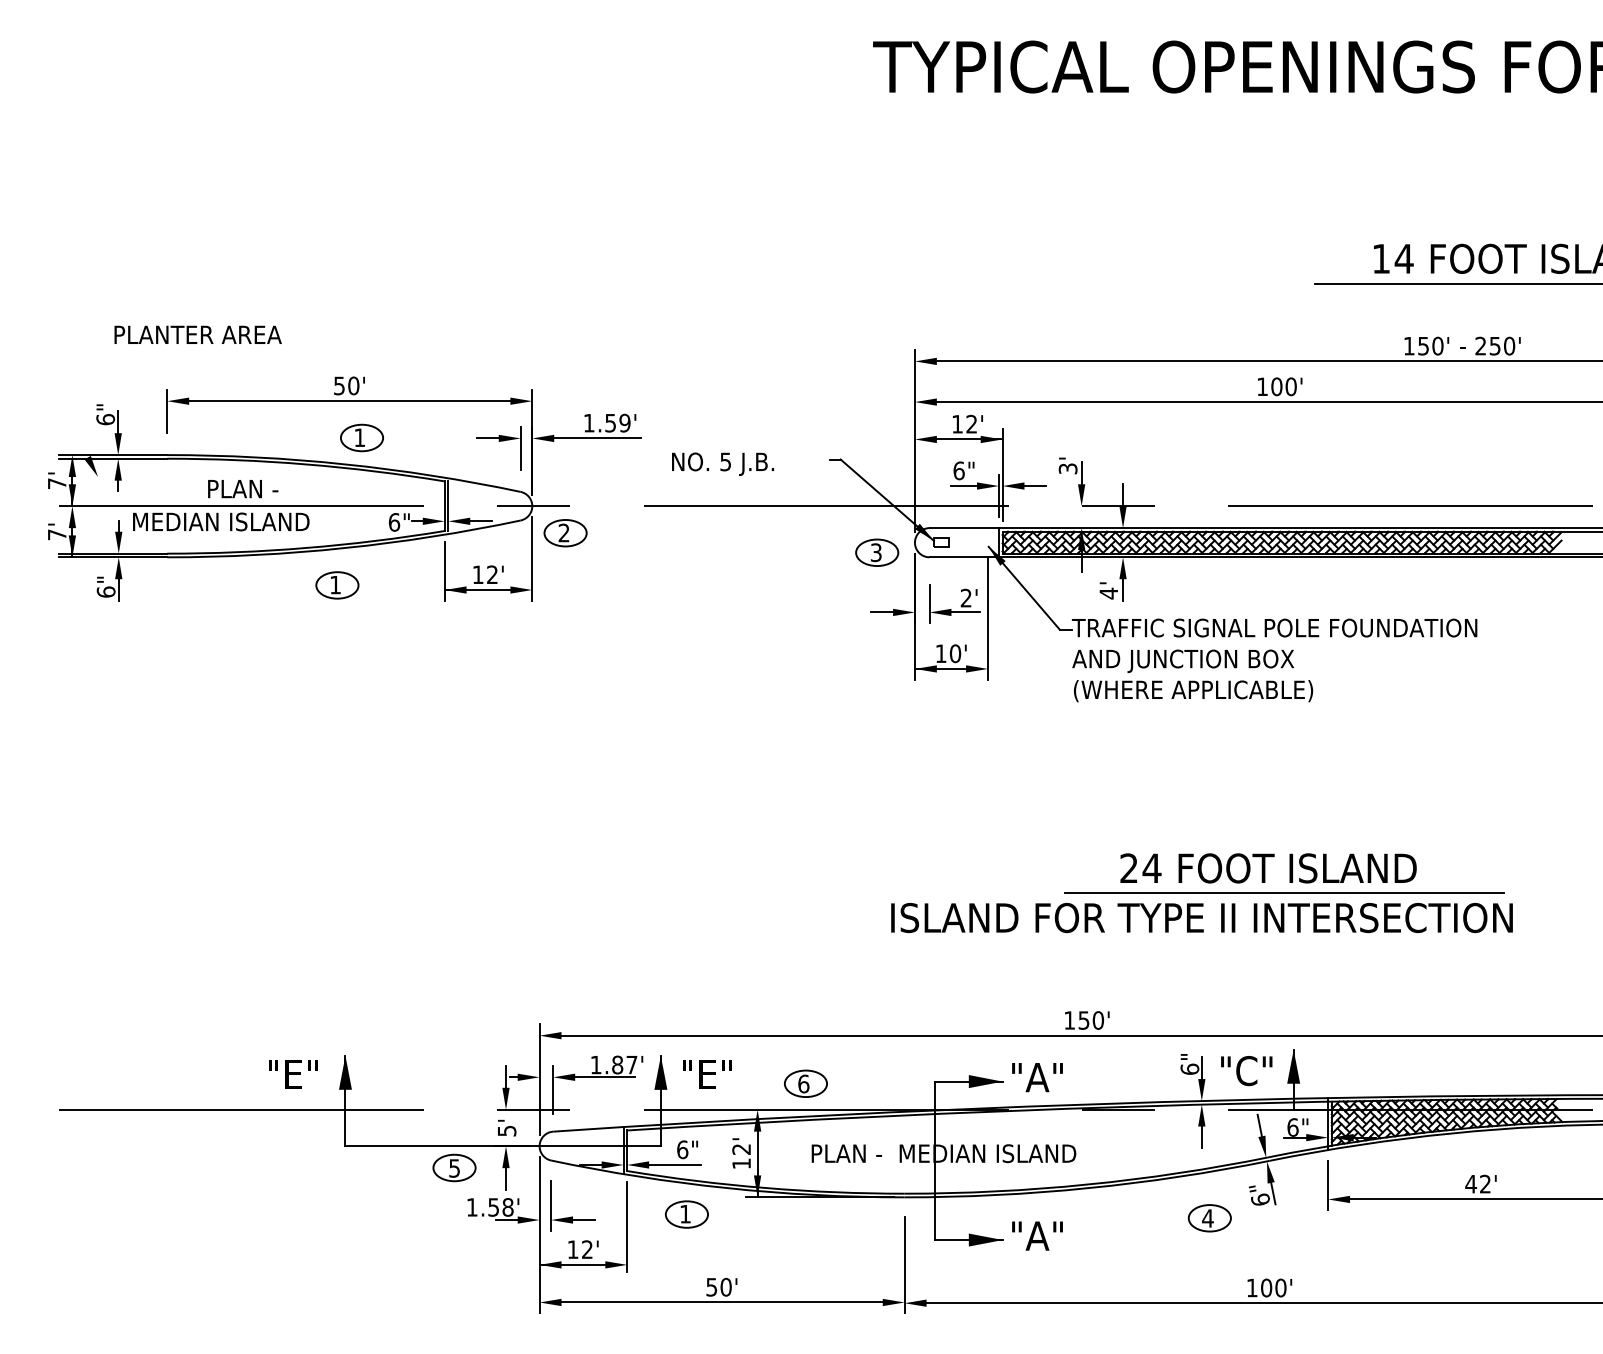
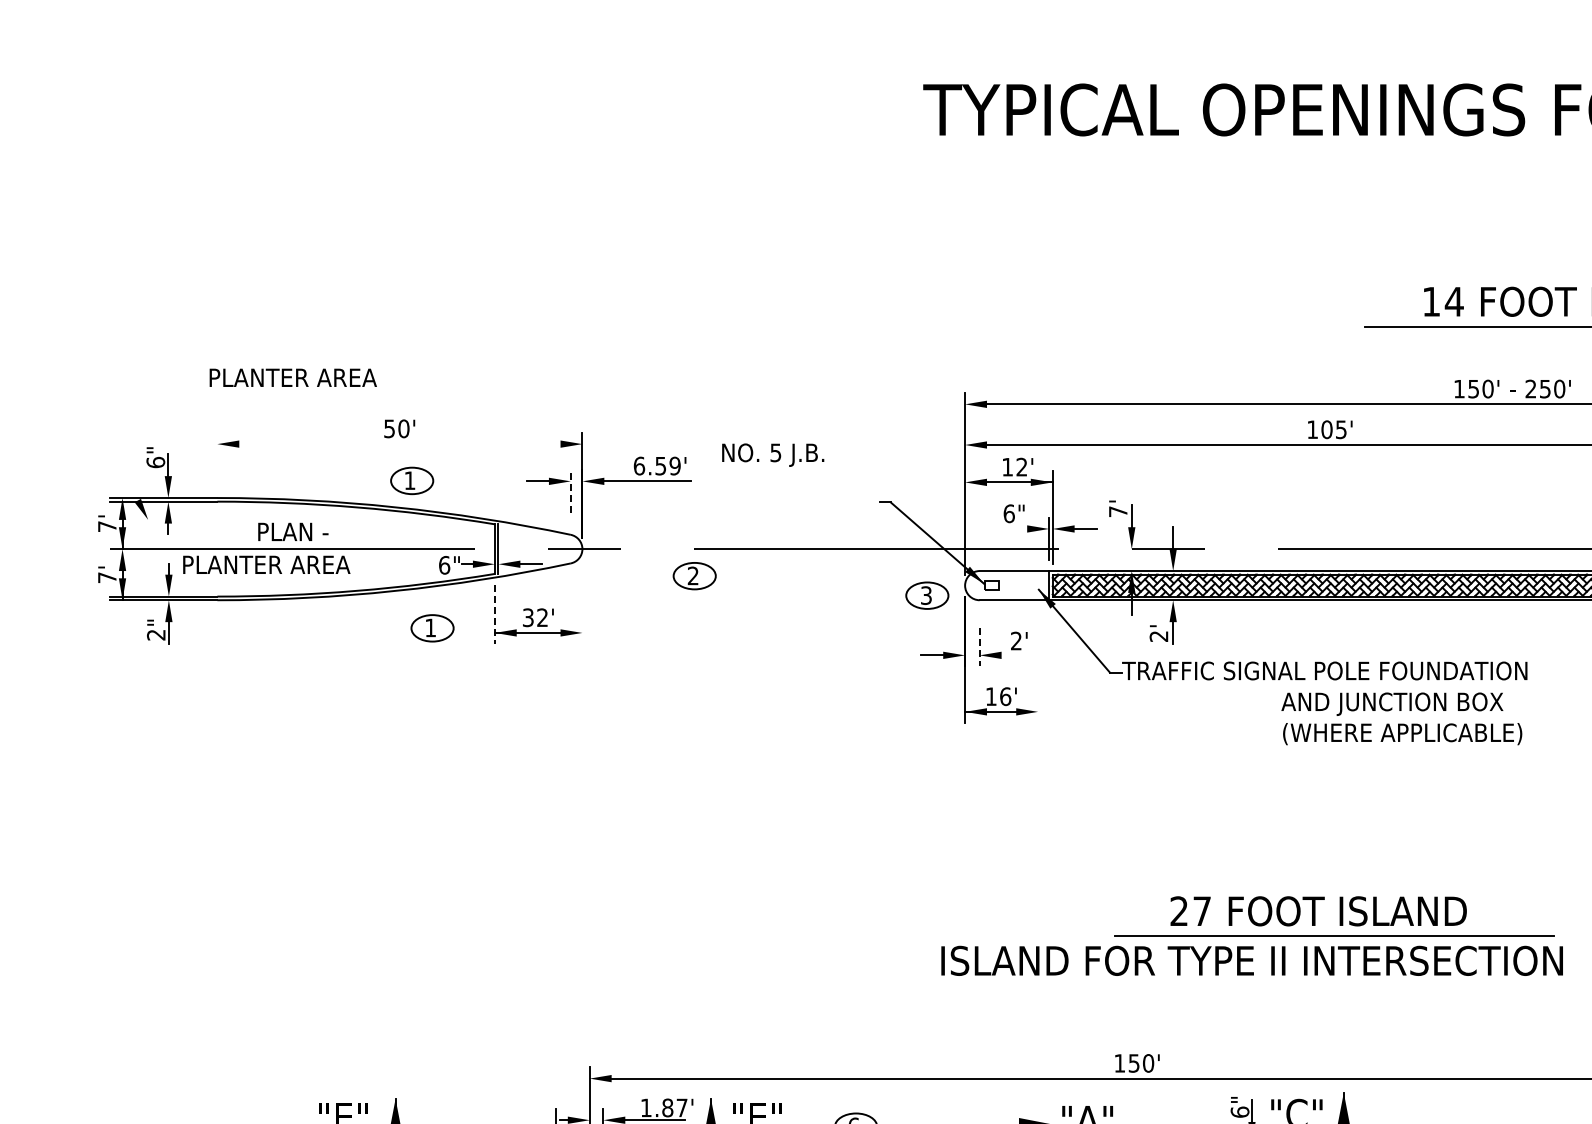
text: (197, 334) -> (292, 377), moved
text: (1290, 386) -> (1340, 429), 100' -> 105'
line: (349, 401) -> (399, 444), removed
line: (167, 411) -> (217, 454), removed
text: (588, 422) -> (638, 465), 1.59' -> 6.59'
line: (520, 448) -> (570, 491), solid -> dashed
text: (723, 463) -> (773, 454), moved
text: (1067, 468) -> (1117, 511), 3' -> 7'
line: (964, 486) -> (1014, 529), removed
text: (222, 521) -> (272, 564), MEDIAN ISLAND -> PLANTER AREA
part: (565, 533) -> (694, 576), moved
line: (532, 558) -> (582, 601), removed
line: (444, 571) -> (494, 614), solid -> dashed
text: (477, 574) -> (527, 617), 12' -> 32'
part: (337, 585) -> (432, 628), moved
text: (105, 591) -> (155, 634), 6" -> 2"
text: (1108, 593) -> (1158, 636), 4' -> 2'
line: (929, 604) -> (979, 647), solid -> dashed
line: (965, 612) -> (1015, 655), removed
line: (987, 618) -> (1037, 661), removed
text: (955, 653) -> (1005, 696), 10' -> 16'
text: (1192, 675) -> (1401, 718), moved
text: (1151, 867) -> (1201, 910), 24 -> 27

